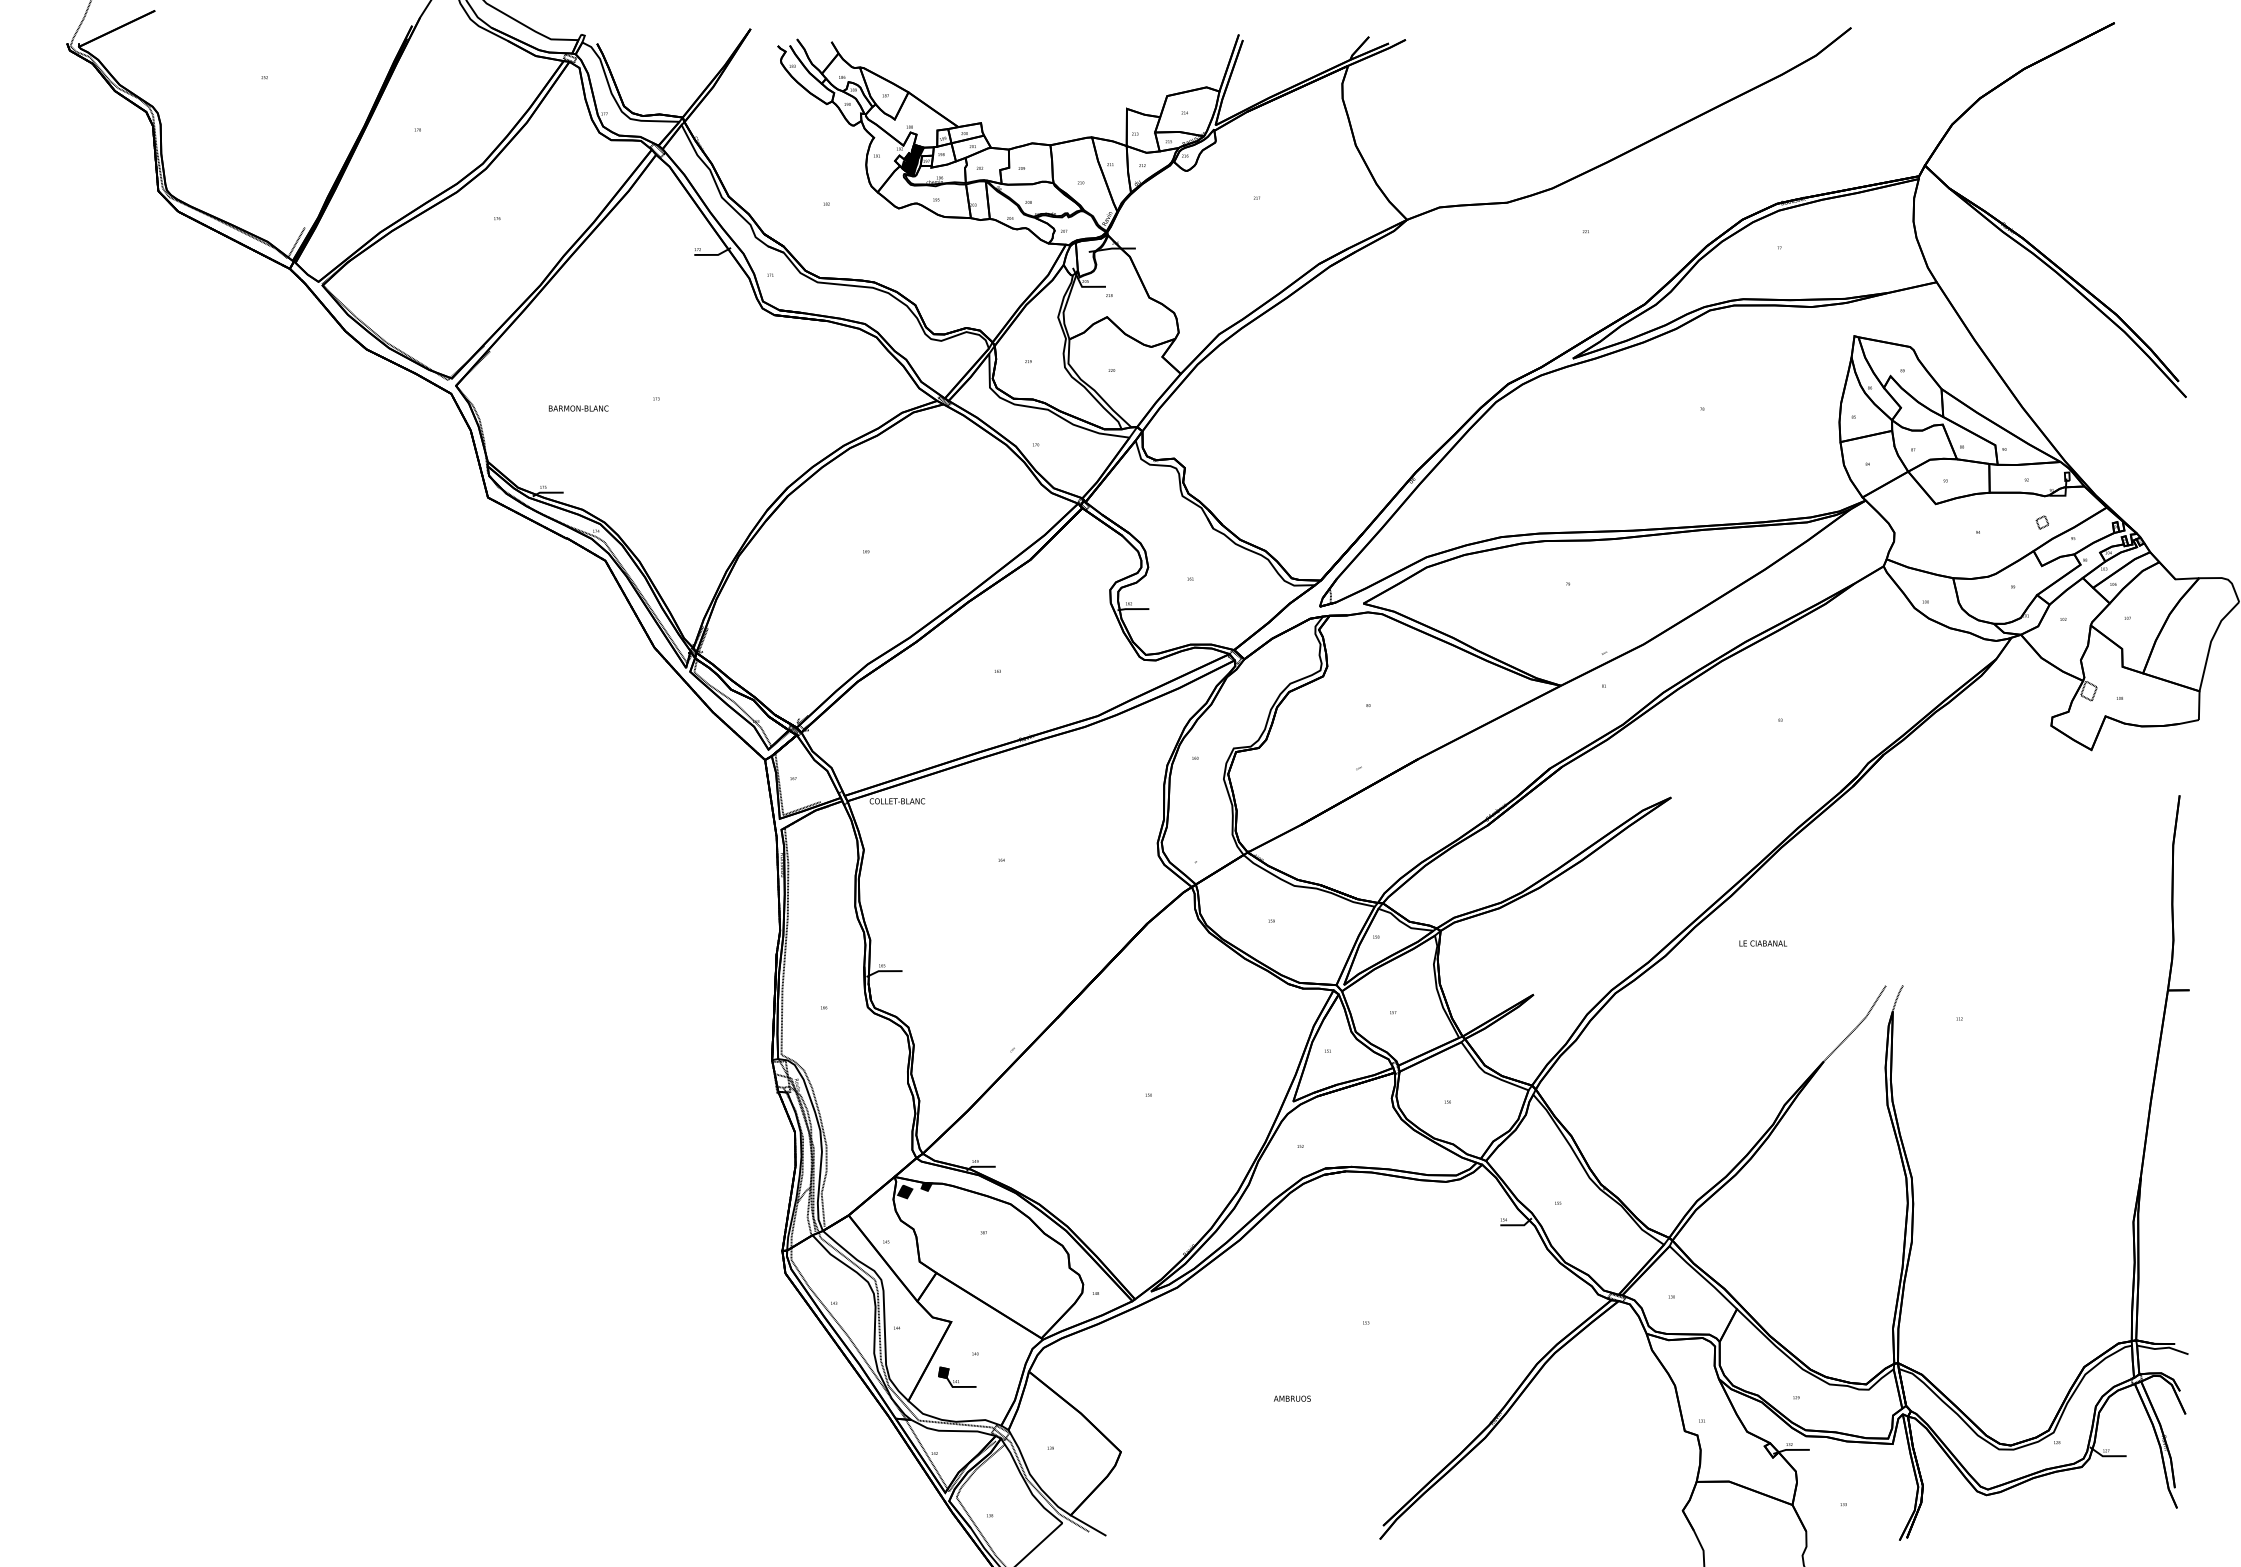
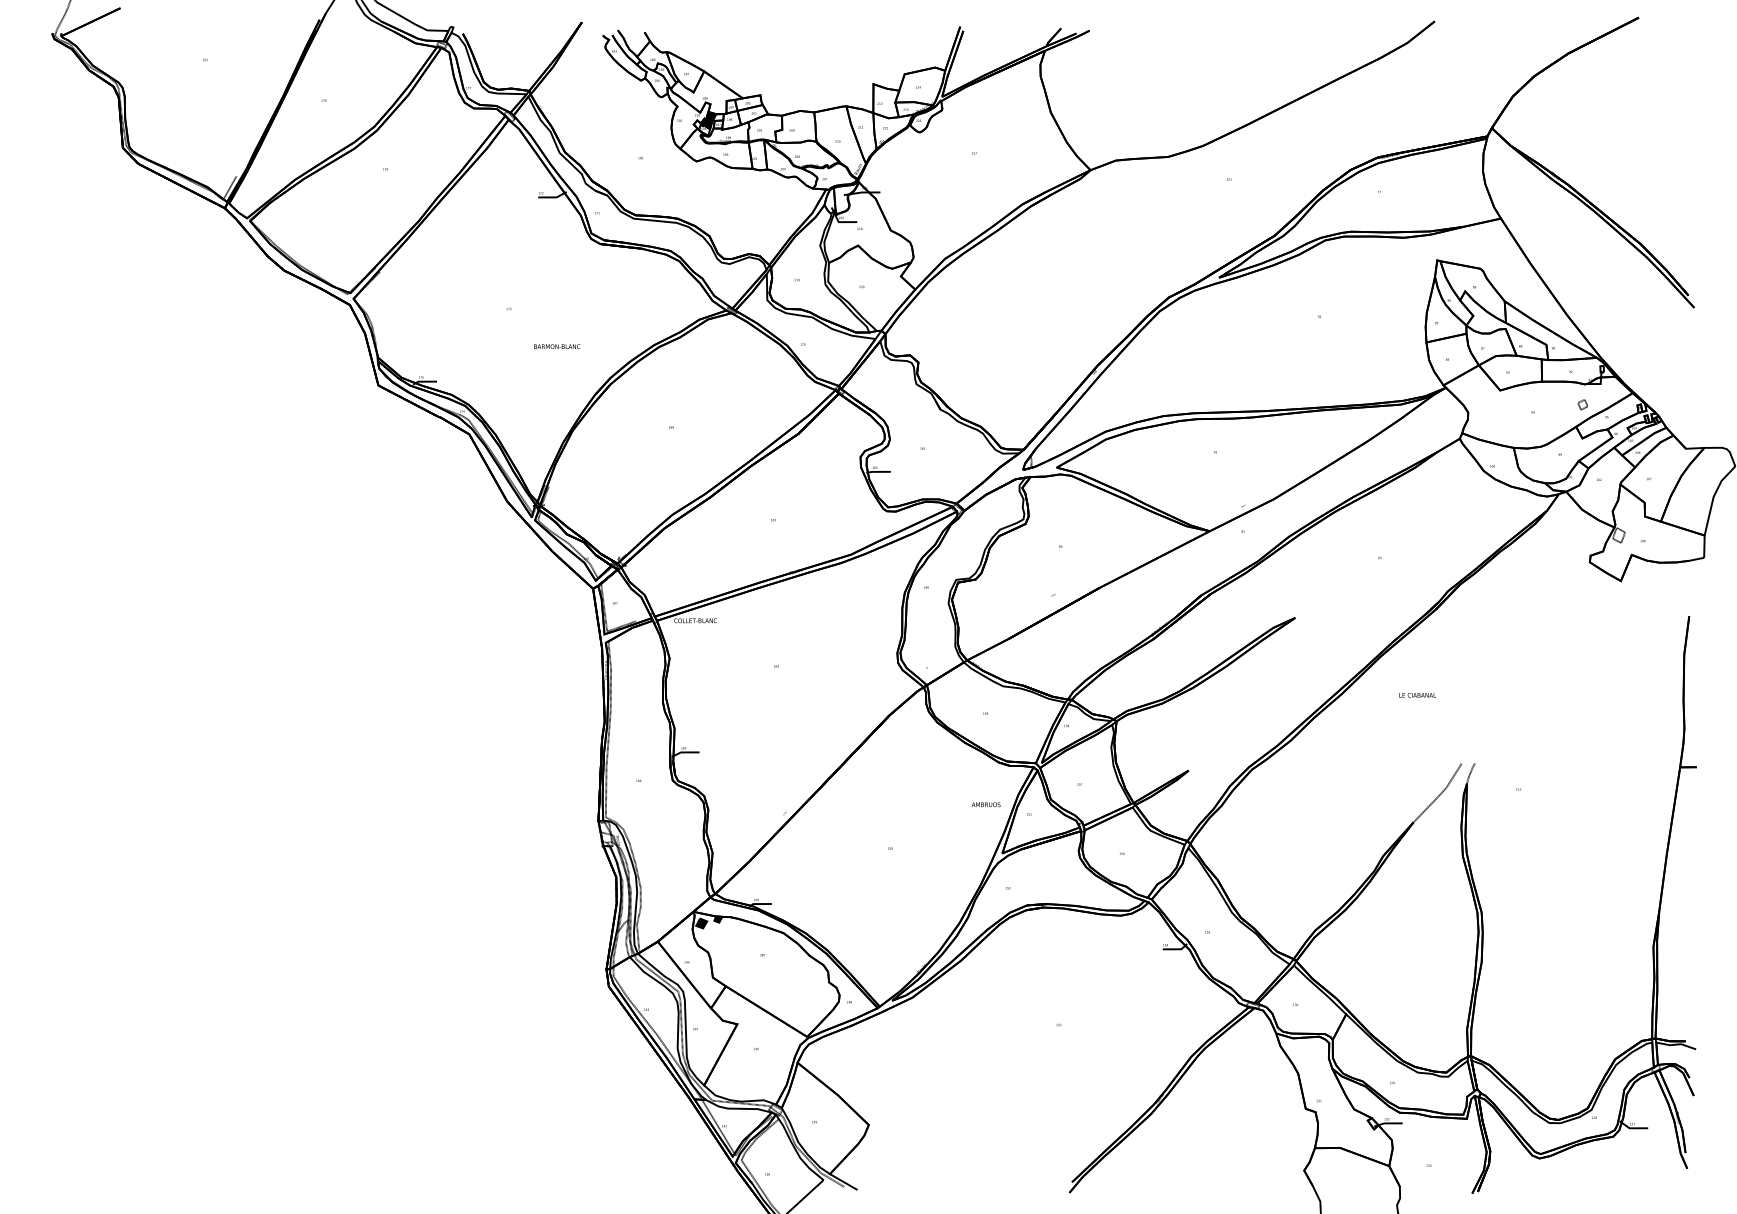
fill: (909, 168) -> (704, 130), removed
text: (578, 408) -> (556, 346), moved
text: (1763, 943) -> (1417, 695), moved
part: (957, 1376) -> (742, 1066), removed
text: (1292, 1398) -> (986, 804), moved

